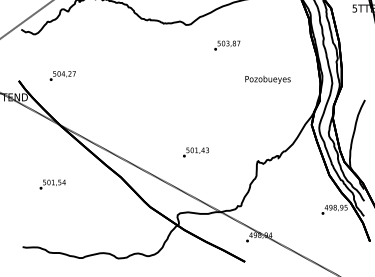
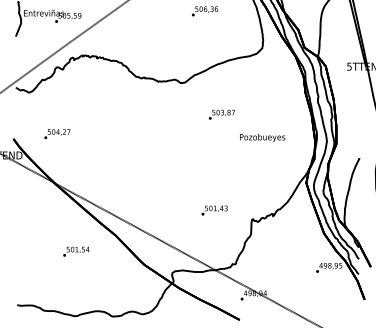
text: (226, 45) -> (221, 114), moved
text: (195, 152) -> (214, 210), moved
text: (52, 184) -> (76, 251), moved

